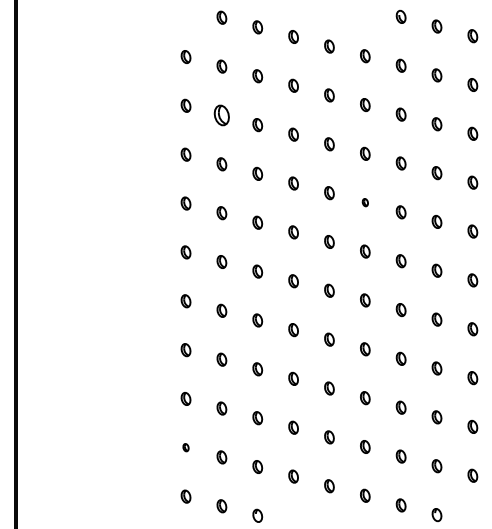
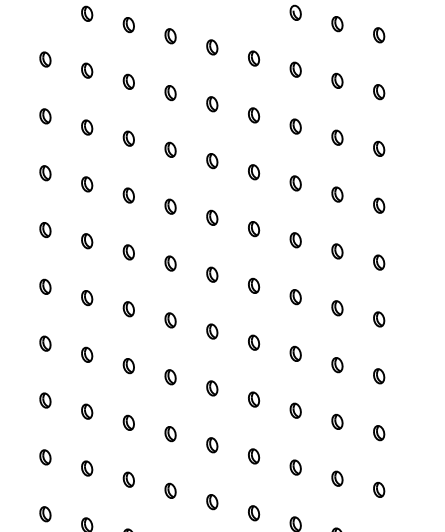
part: (221, 115) -> (86, 127), size x0.62
part: (365, 202) -> (254, 228), size x1.67
part: (185, 447) -> (44, 513), size x1.67

